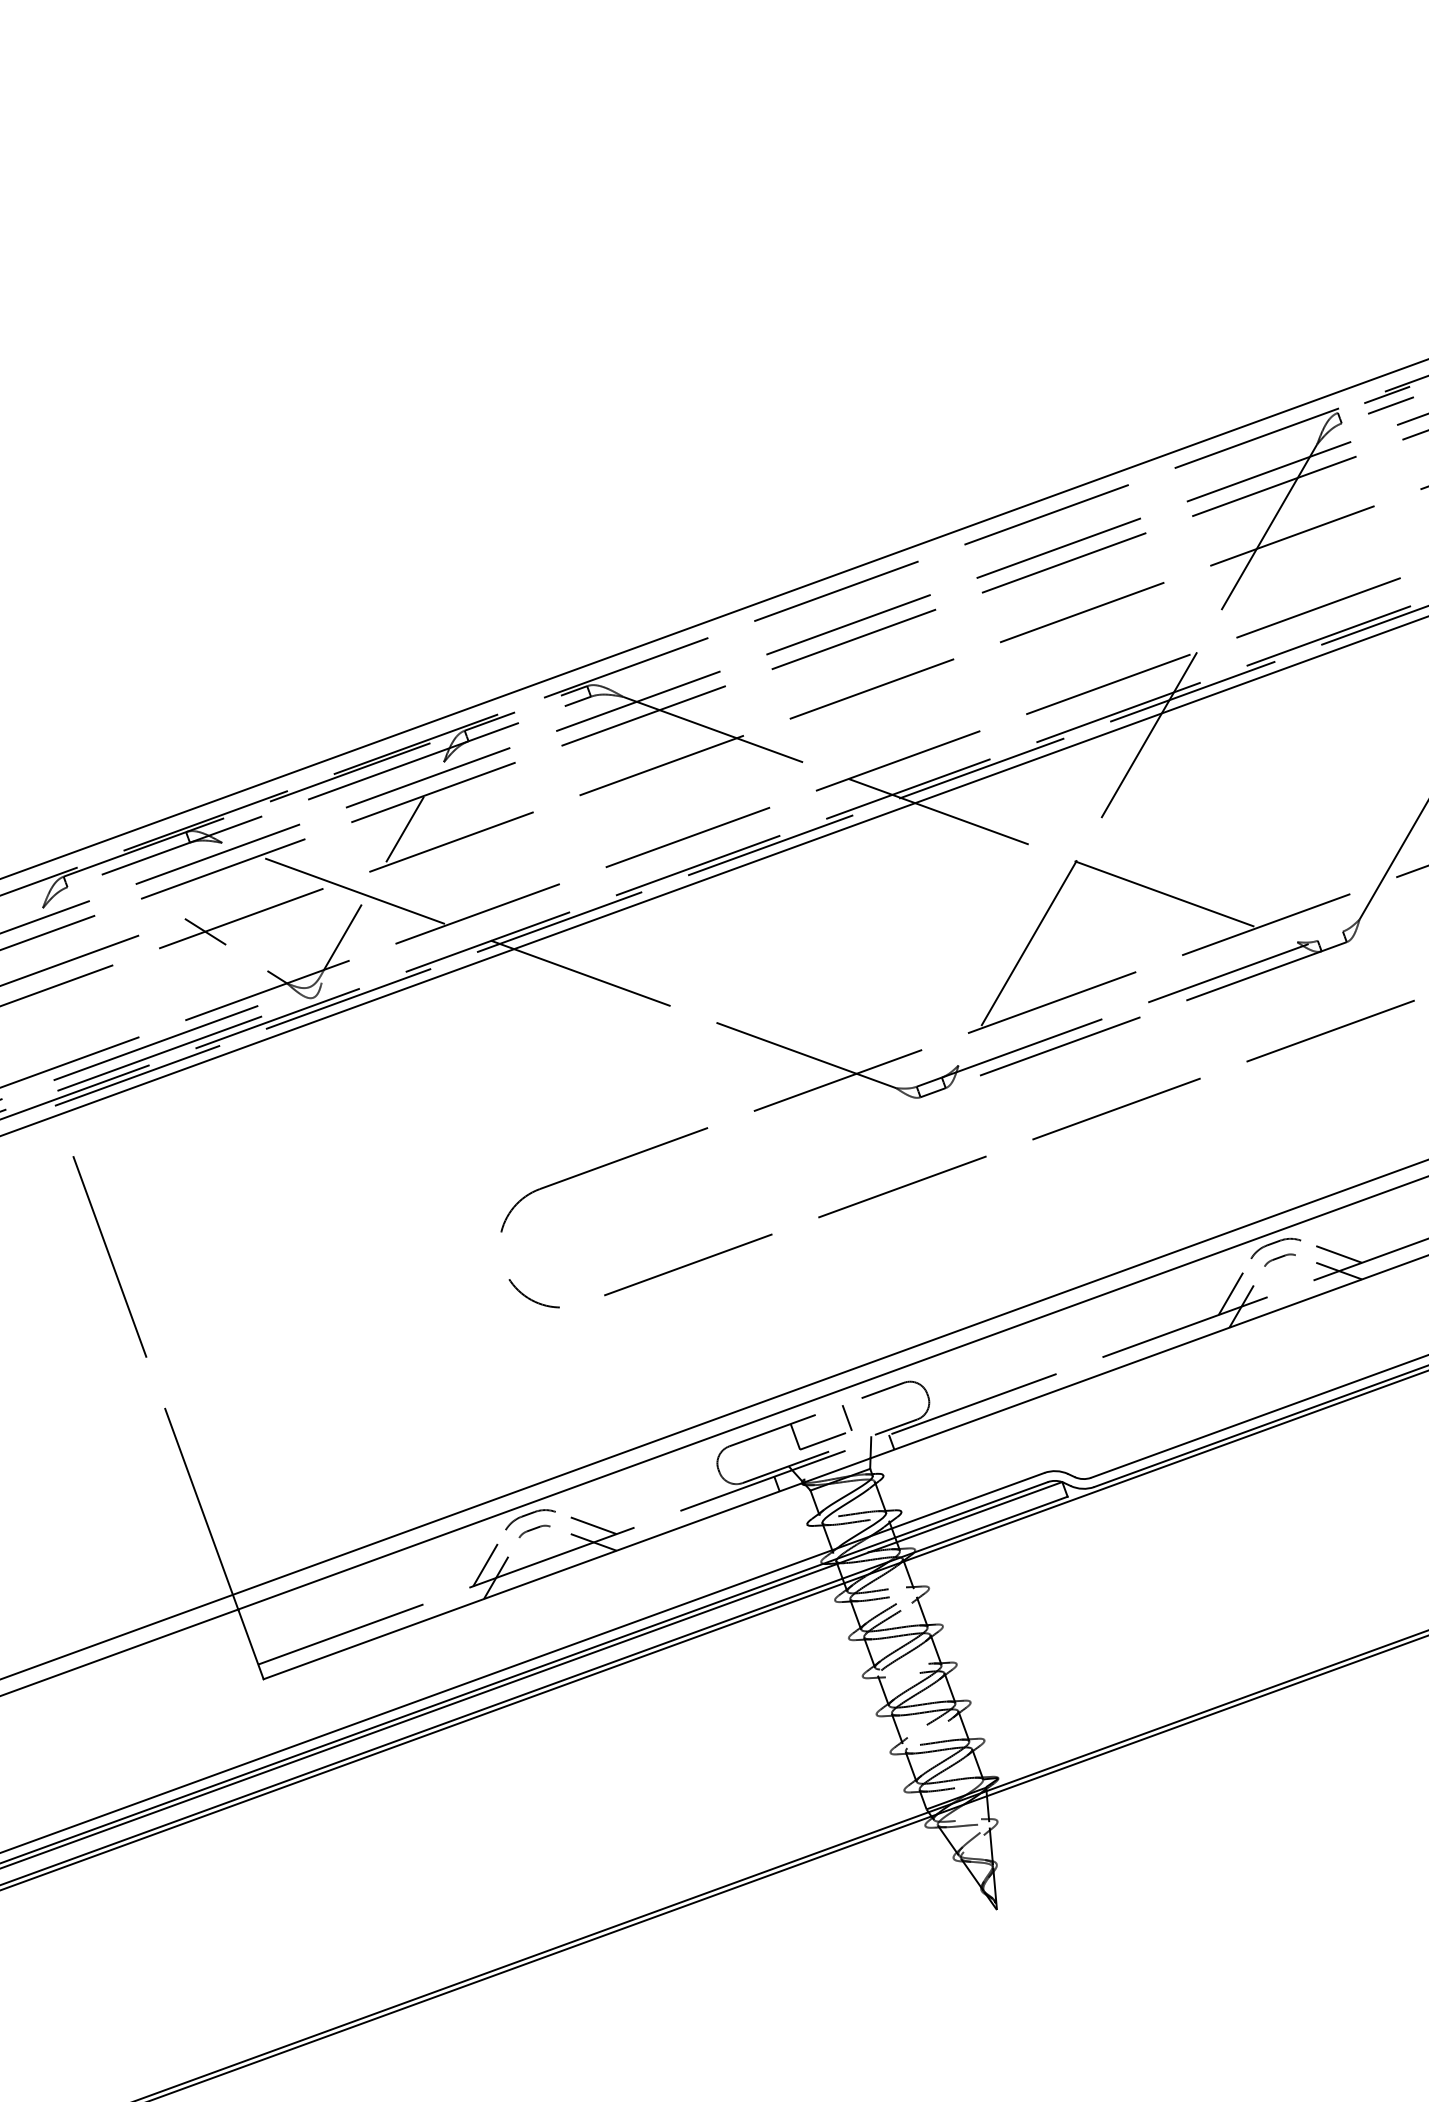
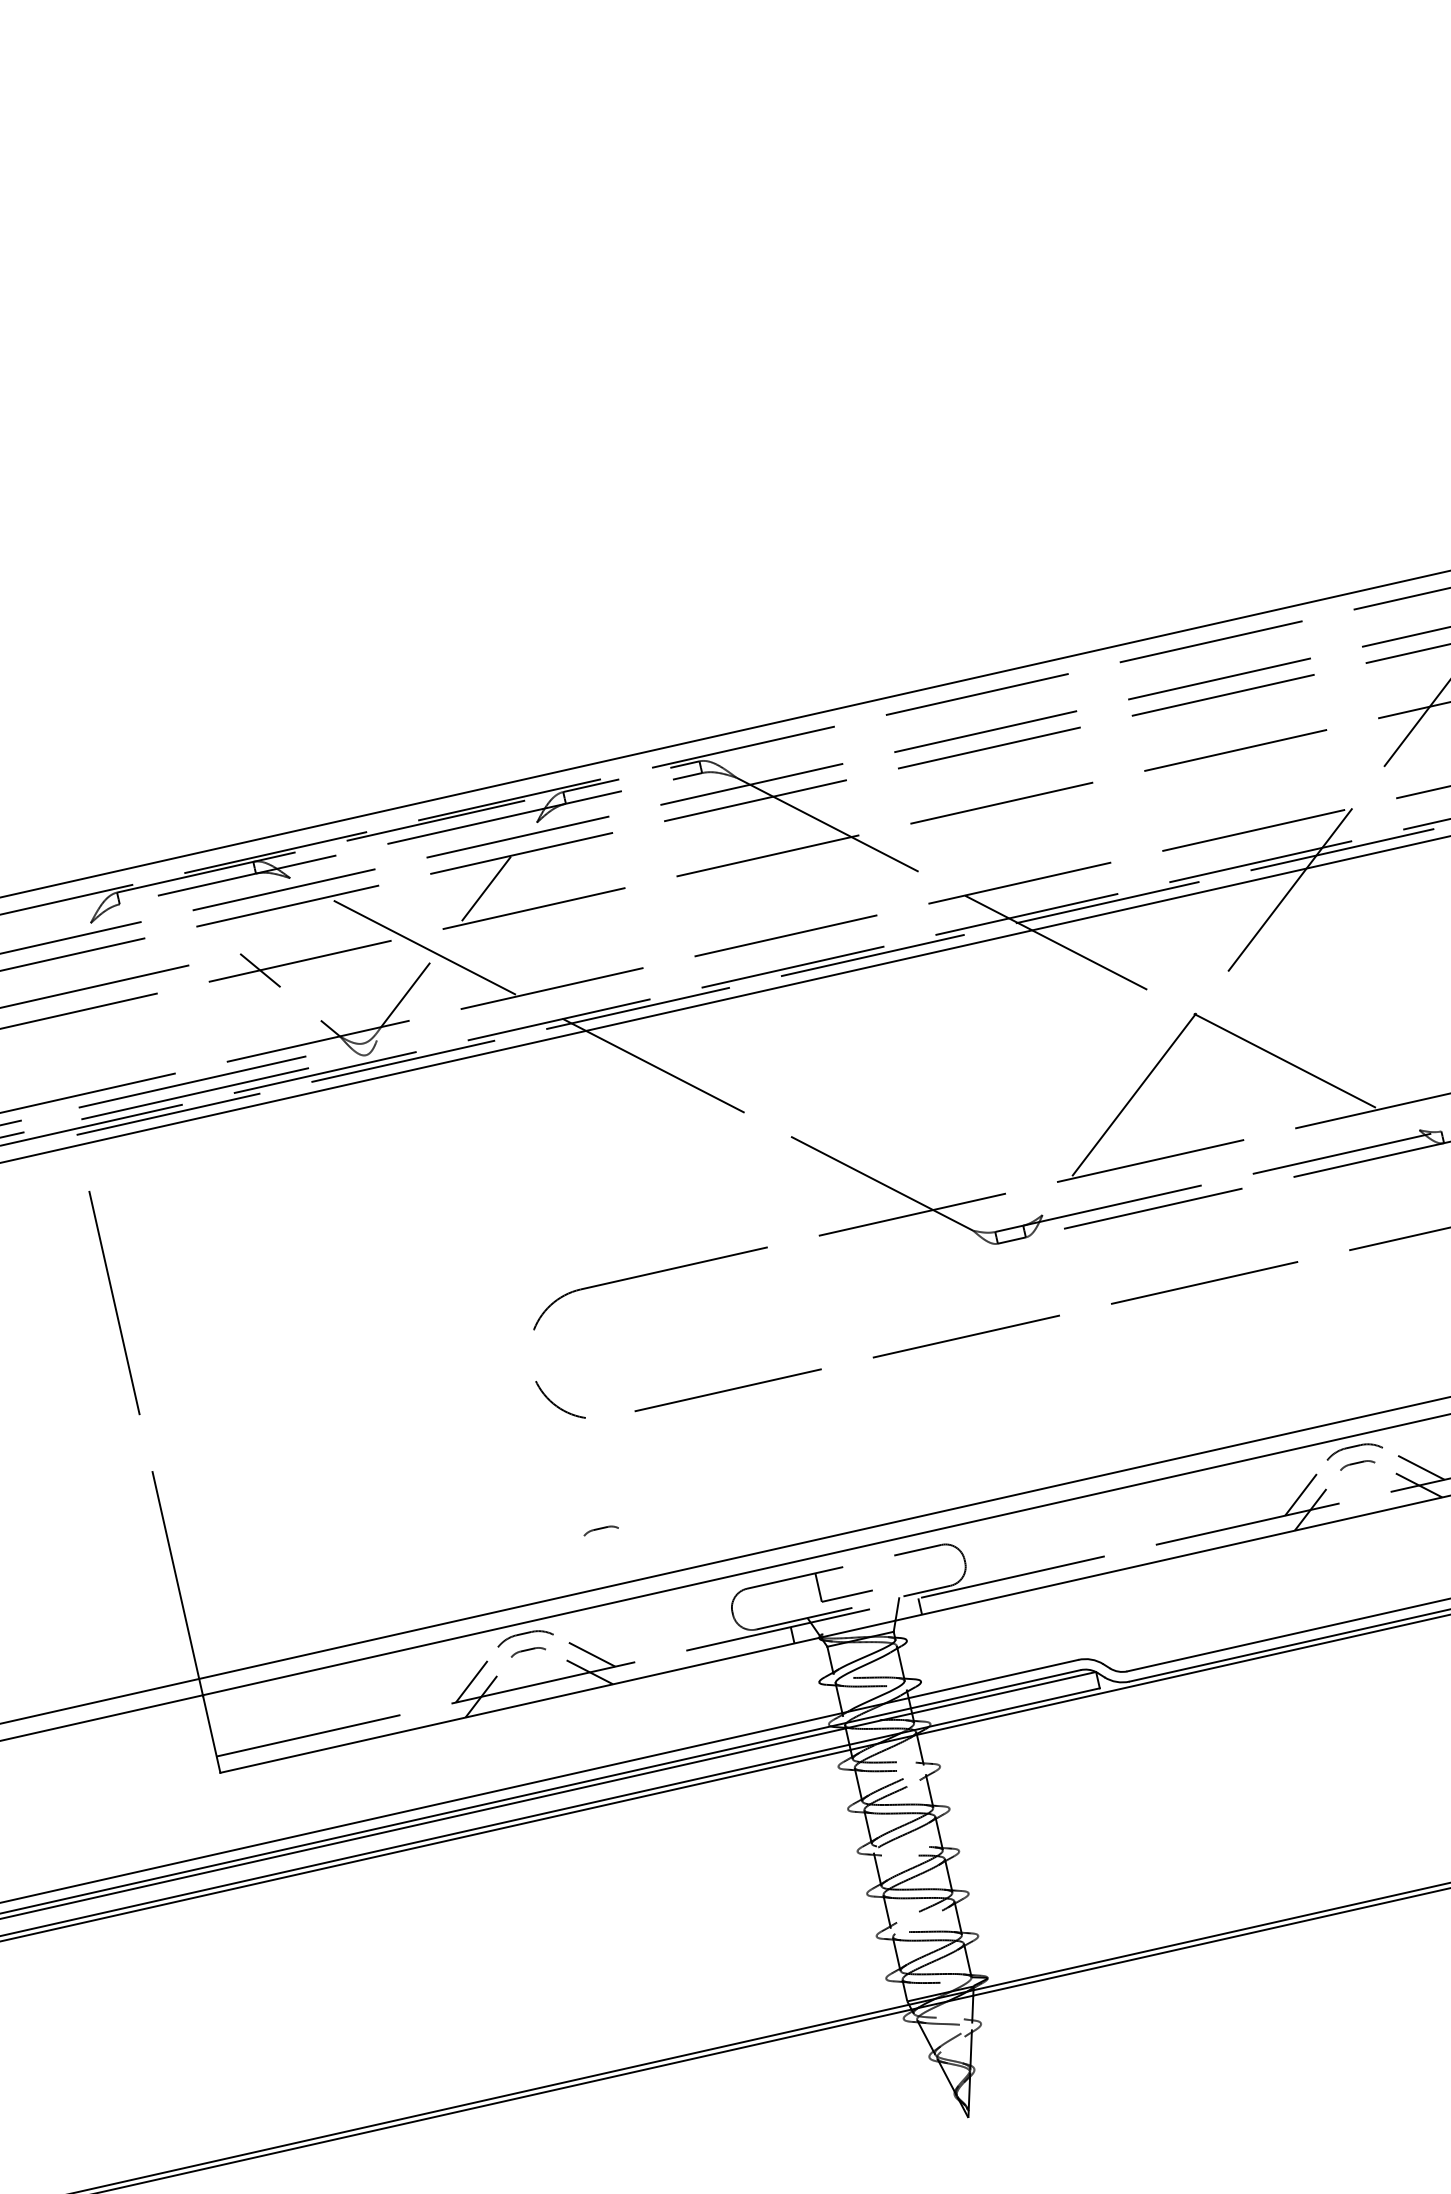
part: (587, 1410) -> (601, 1531), added
line: (846, 1417) -> (875, 1573), removed

